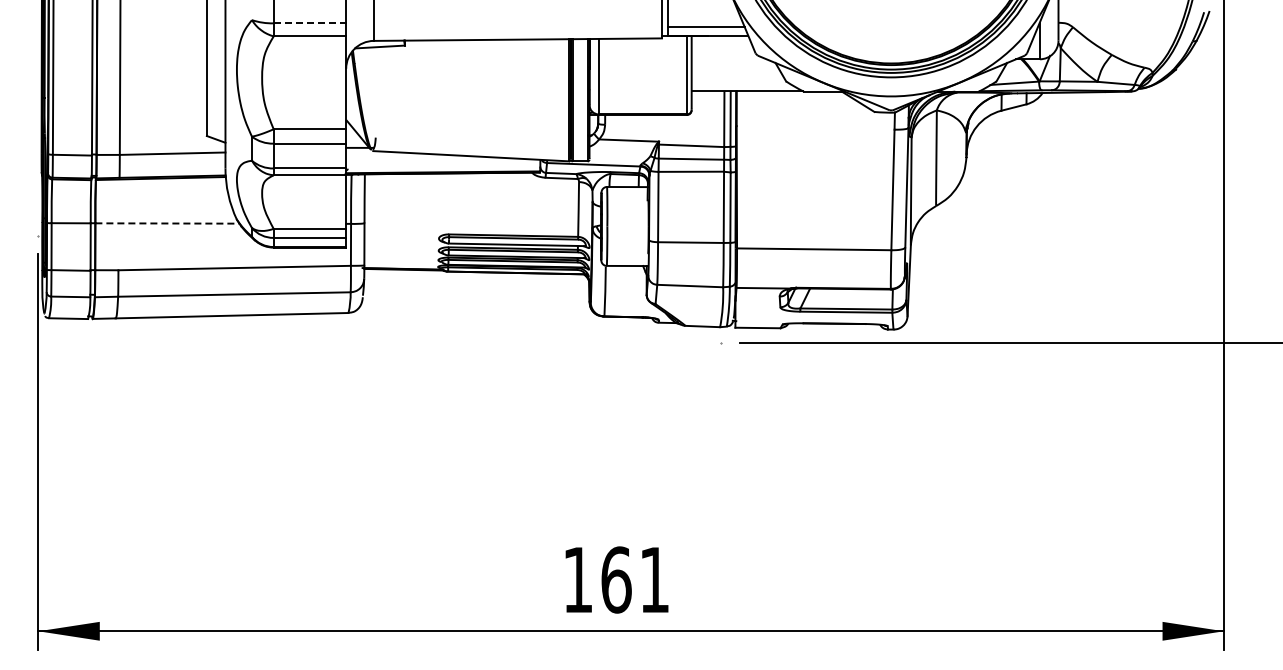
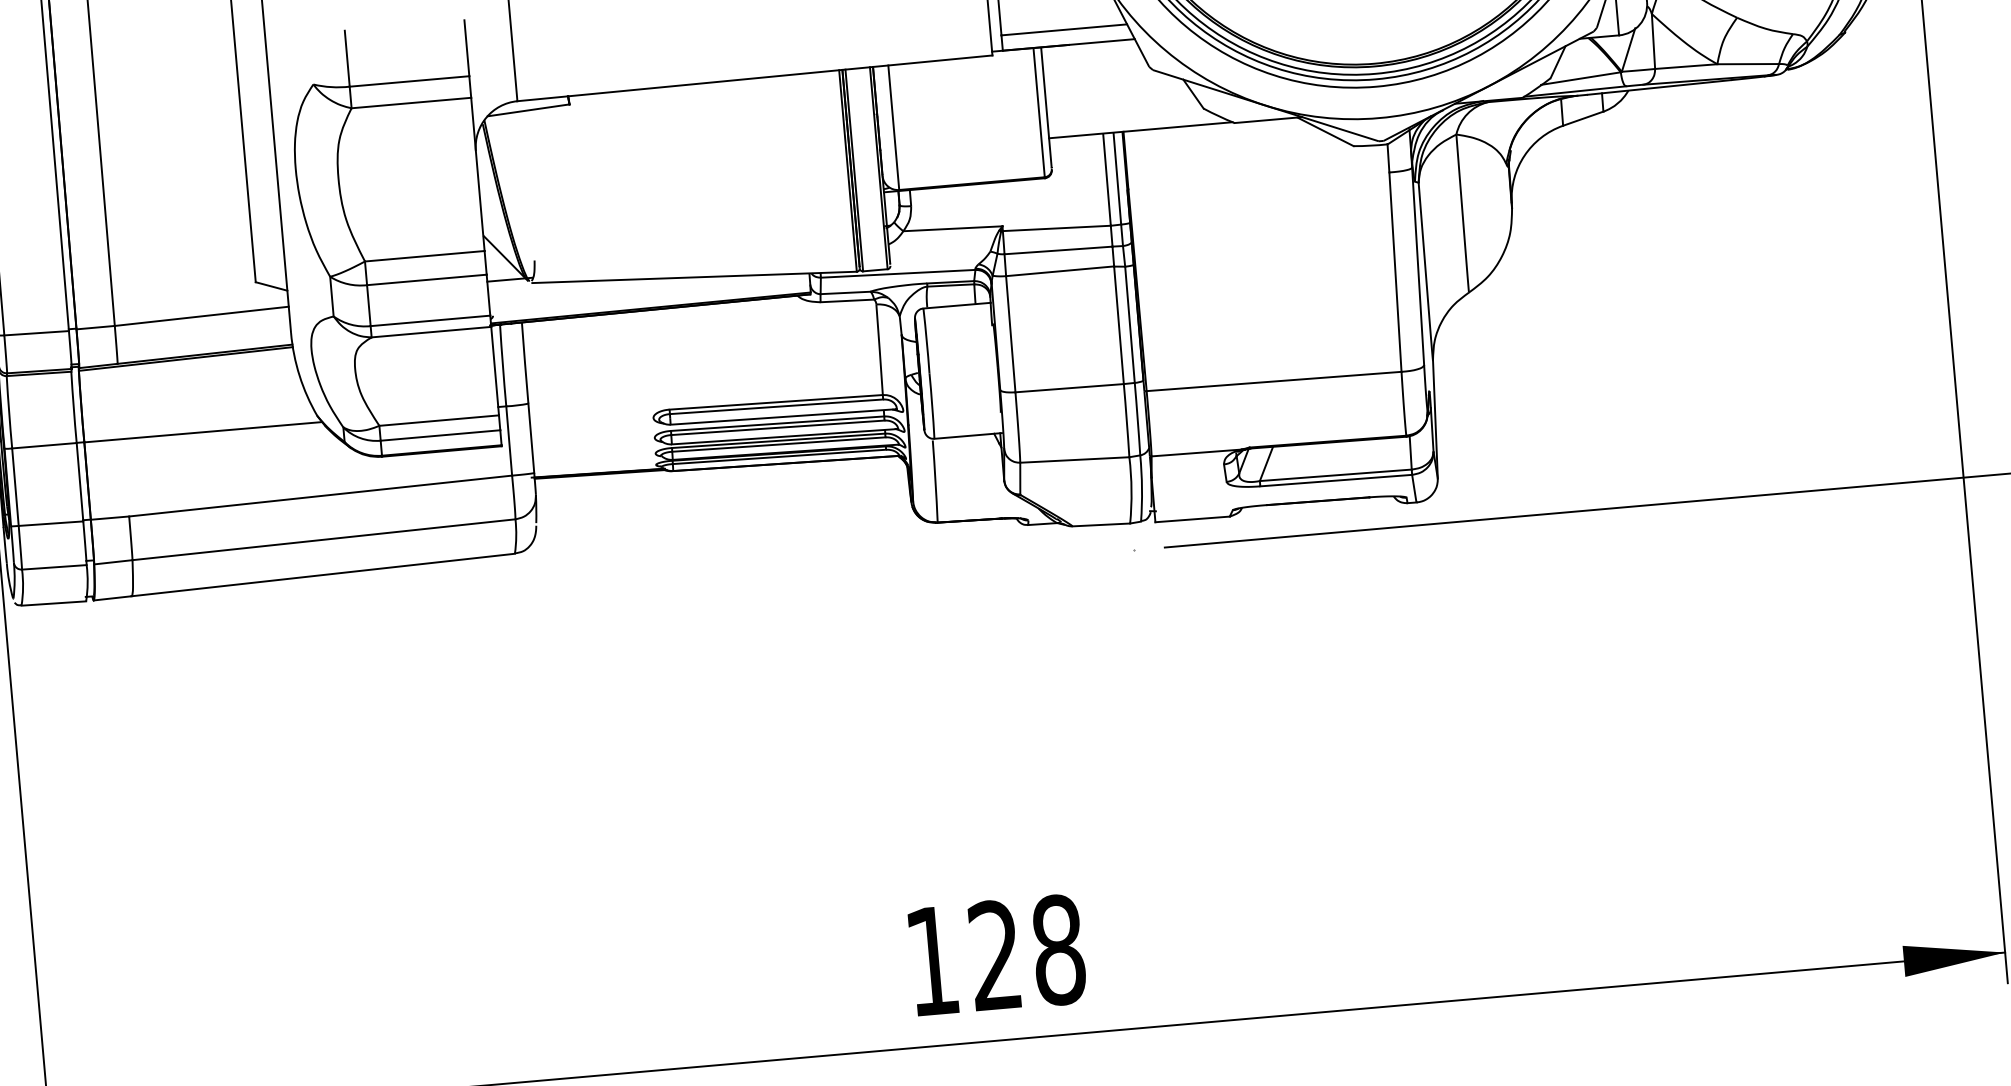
line: (310, 23) -> (410, 81), dashed -> solid
line: (167, 223) -> (203, 432), dashed -> solid
text: (635, 579) -> (1026, 952), 161 -> 128

